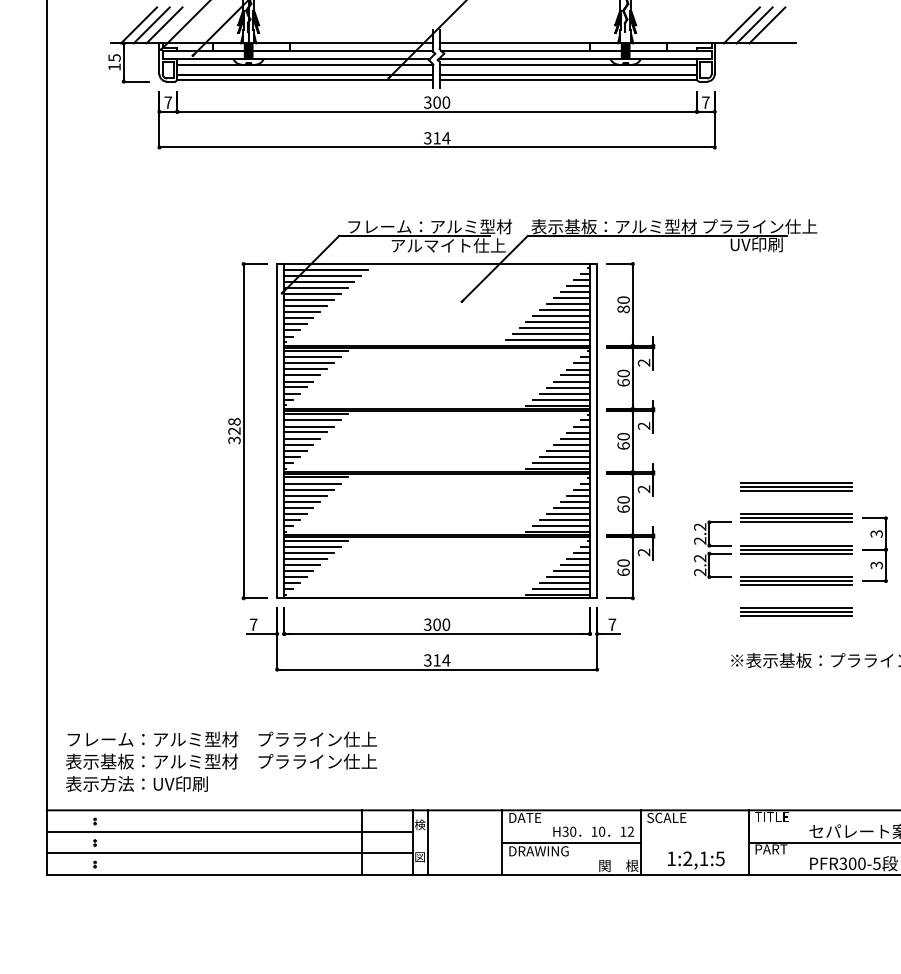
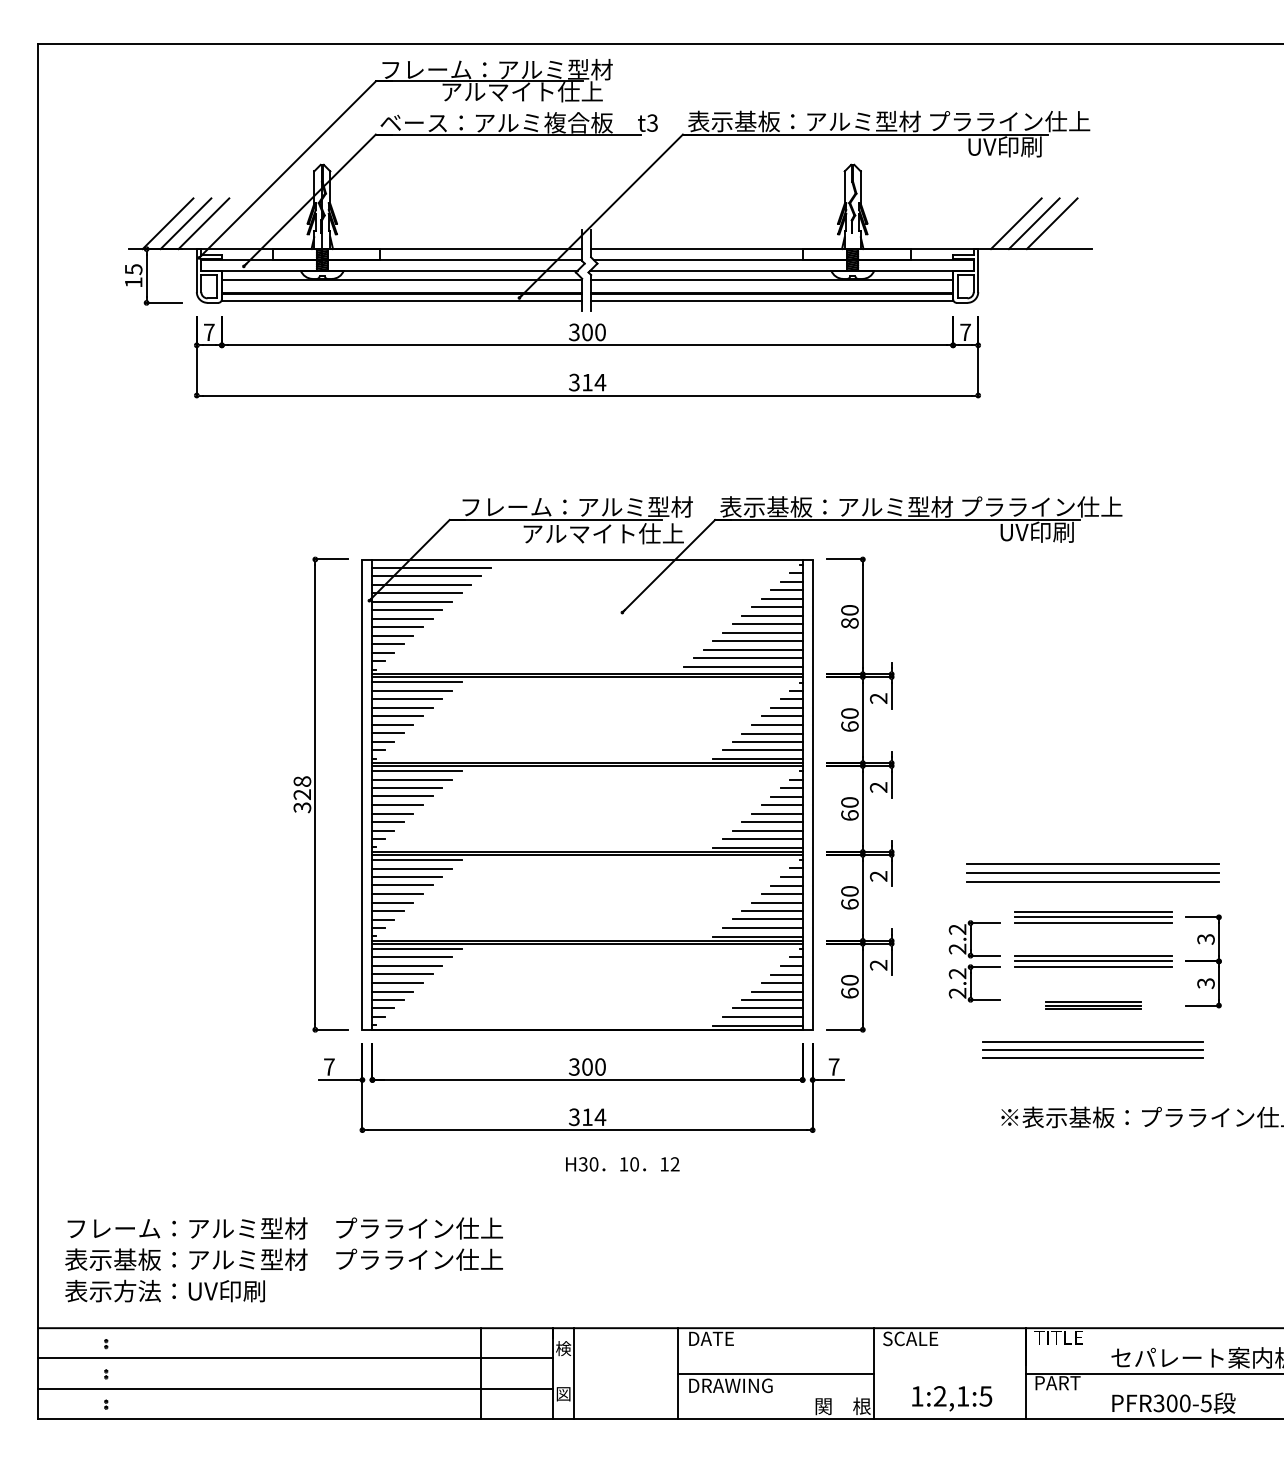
part: (796, 486) -> (1093, 872), size x1.6
part: (796, 581) -> (1093, 1005), size x0.6
part: (796, 612) -> (1093, 1049), size x1.4
text: (593, 831) -> (622, 1164), moved

